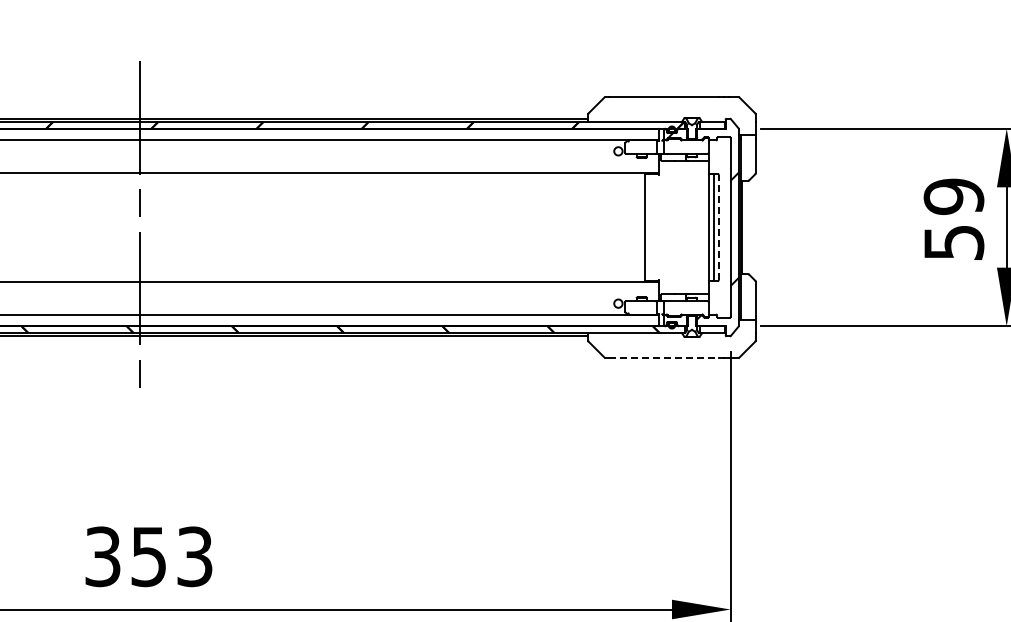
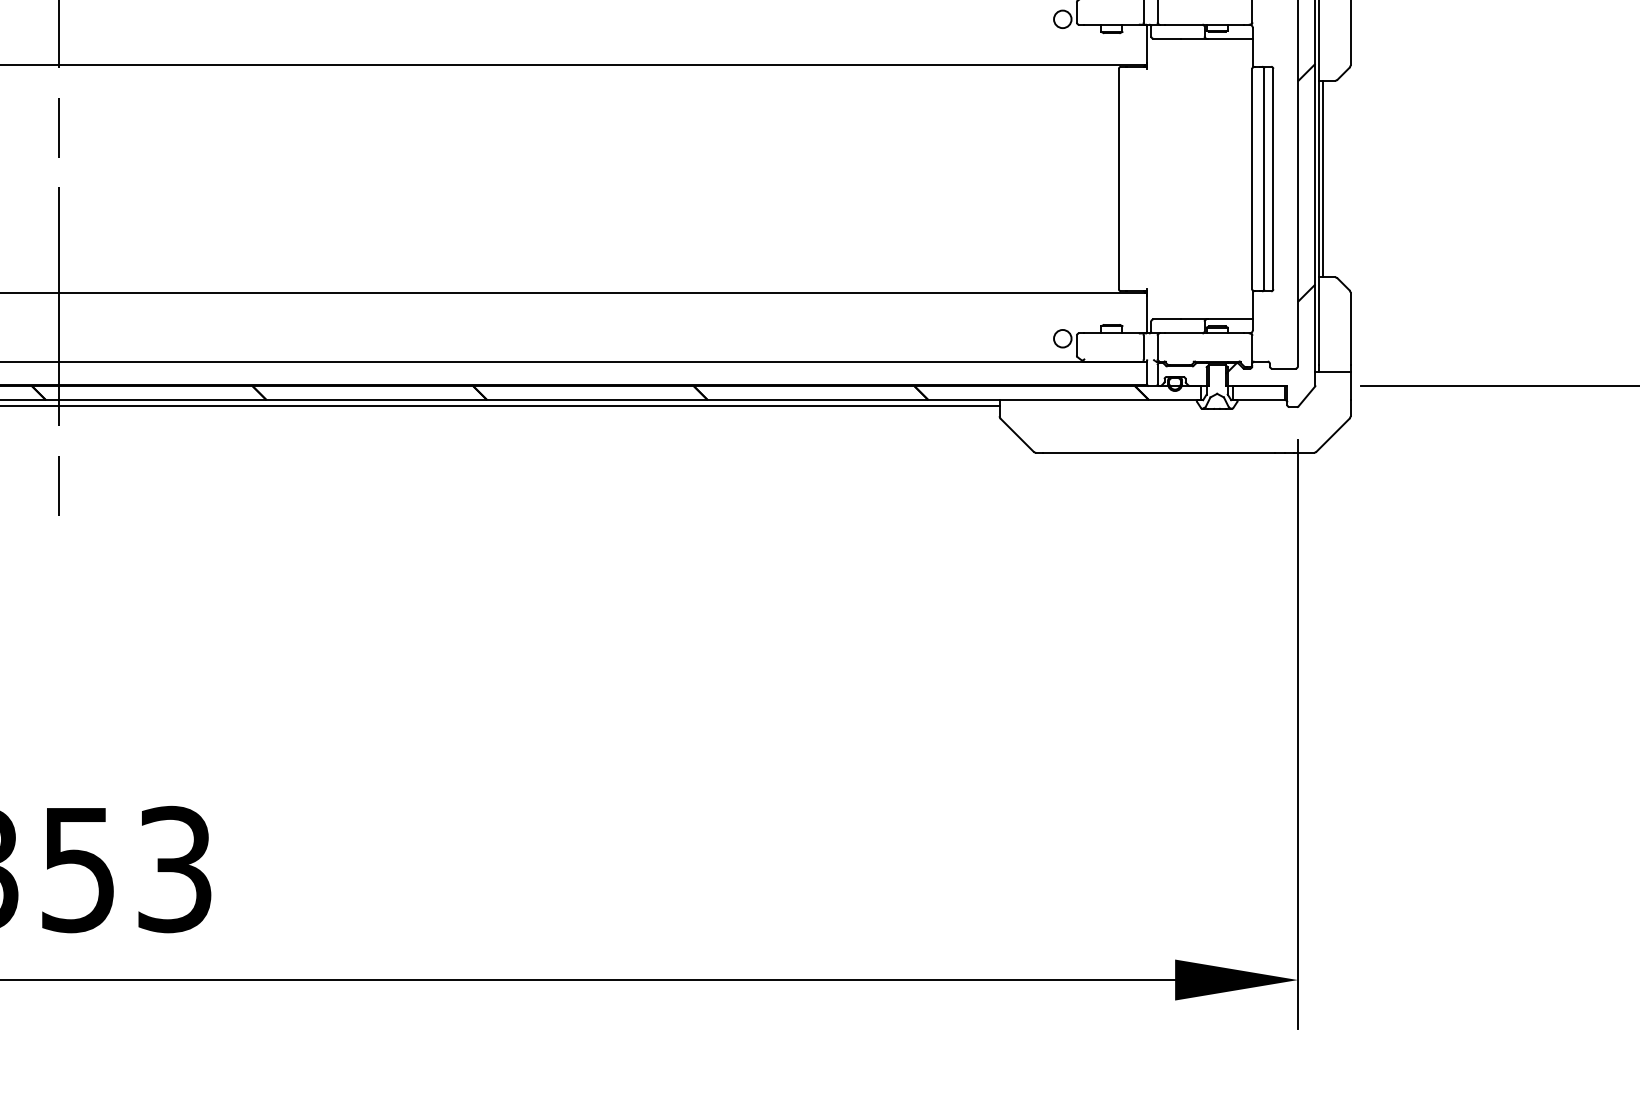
line: (718, 227) -> (1272, 179), dashed -> solid
line: (664, 358) -> (1159, 453), dashed -> solid

